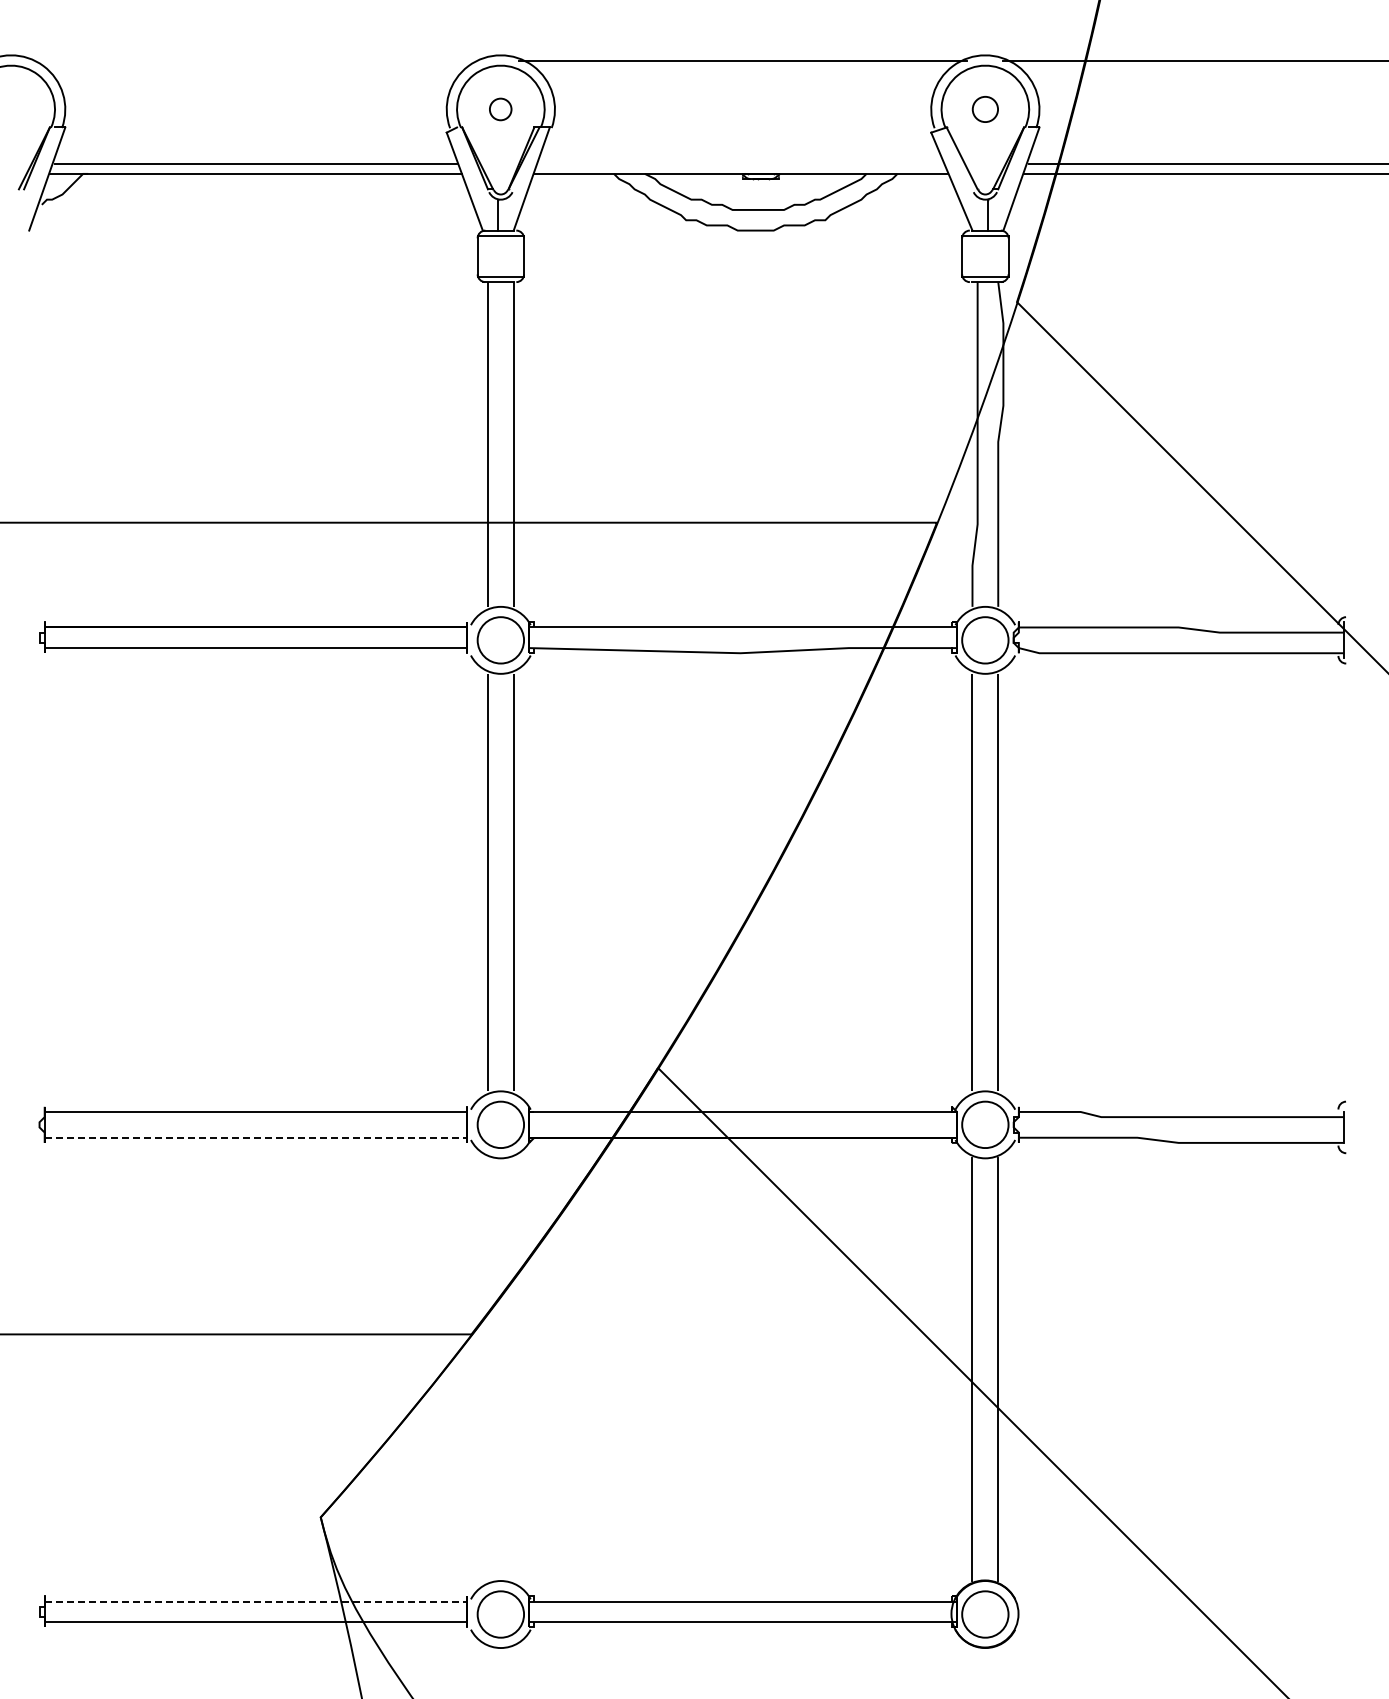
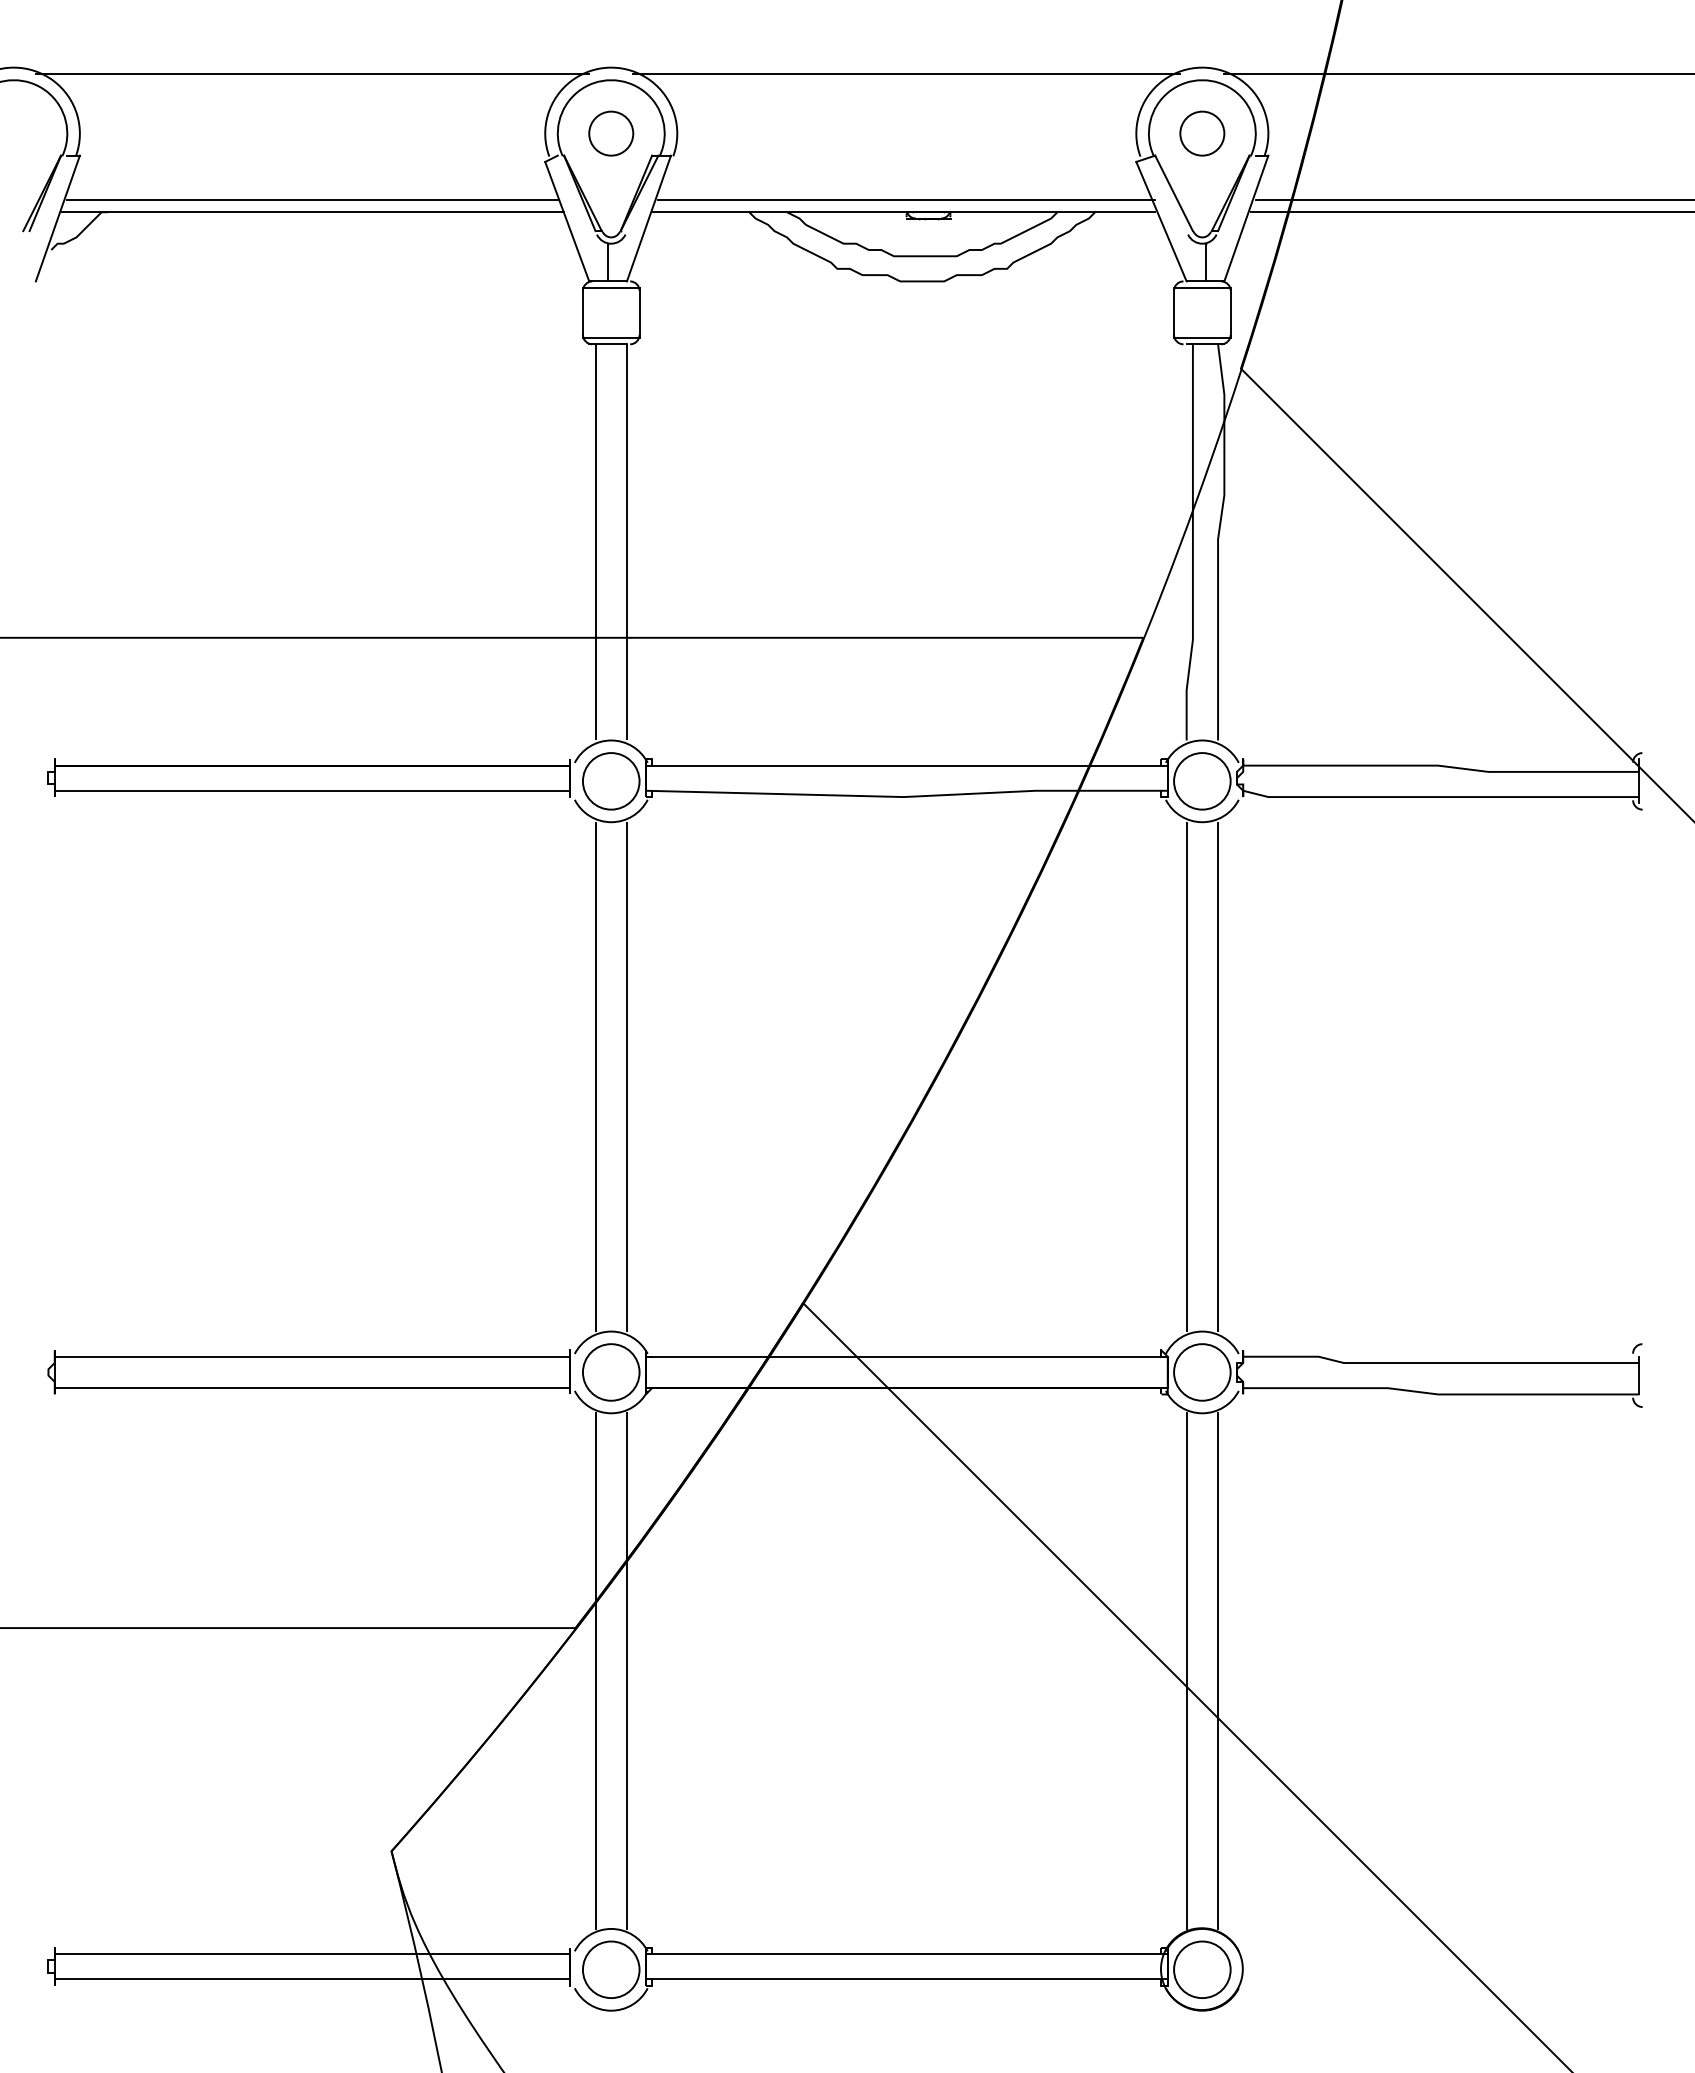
line: (255, 60) -> (311, 73), added
part: (500, 109) -> (610, 133), size x1.67
part: (985, 109) -> (1202, 133), size x1.43
line: (742, 163) -> (906, 199), added
line: (256, 1137) -> (313, 1387), dashed -> solid
line: (487, 1369) -> (594, 1670), added
line: (513, 1369) -> (626, 1670), added
line: (256, 1601) -> (313, 1953), dashed -> solid

